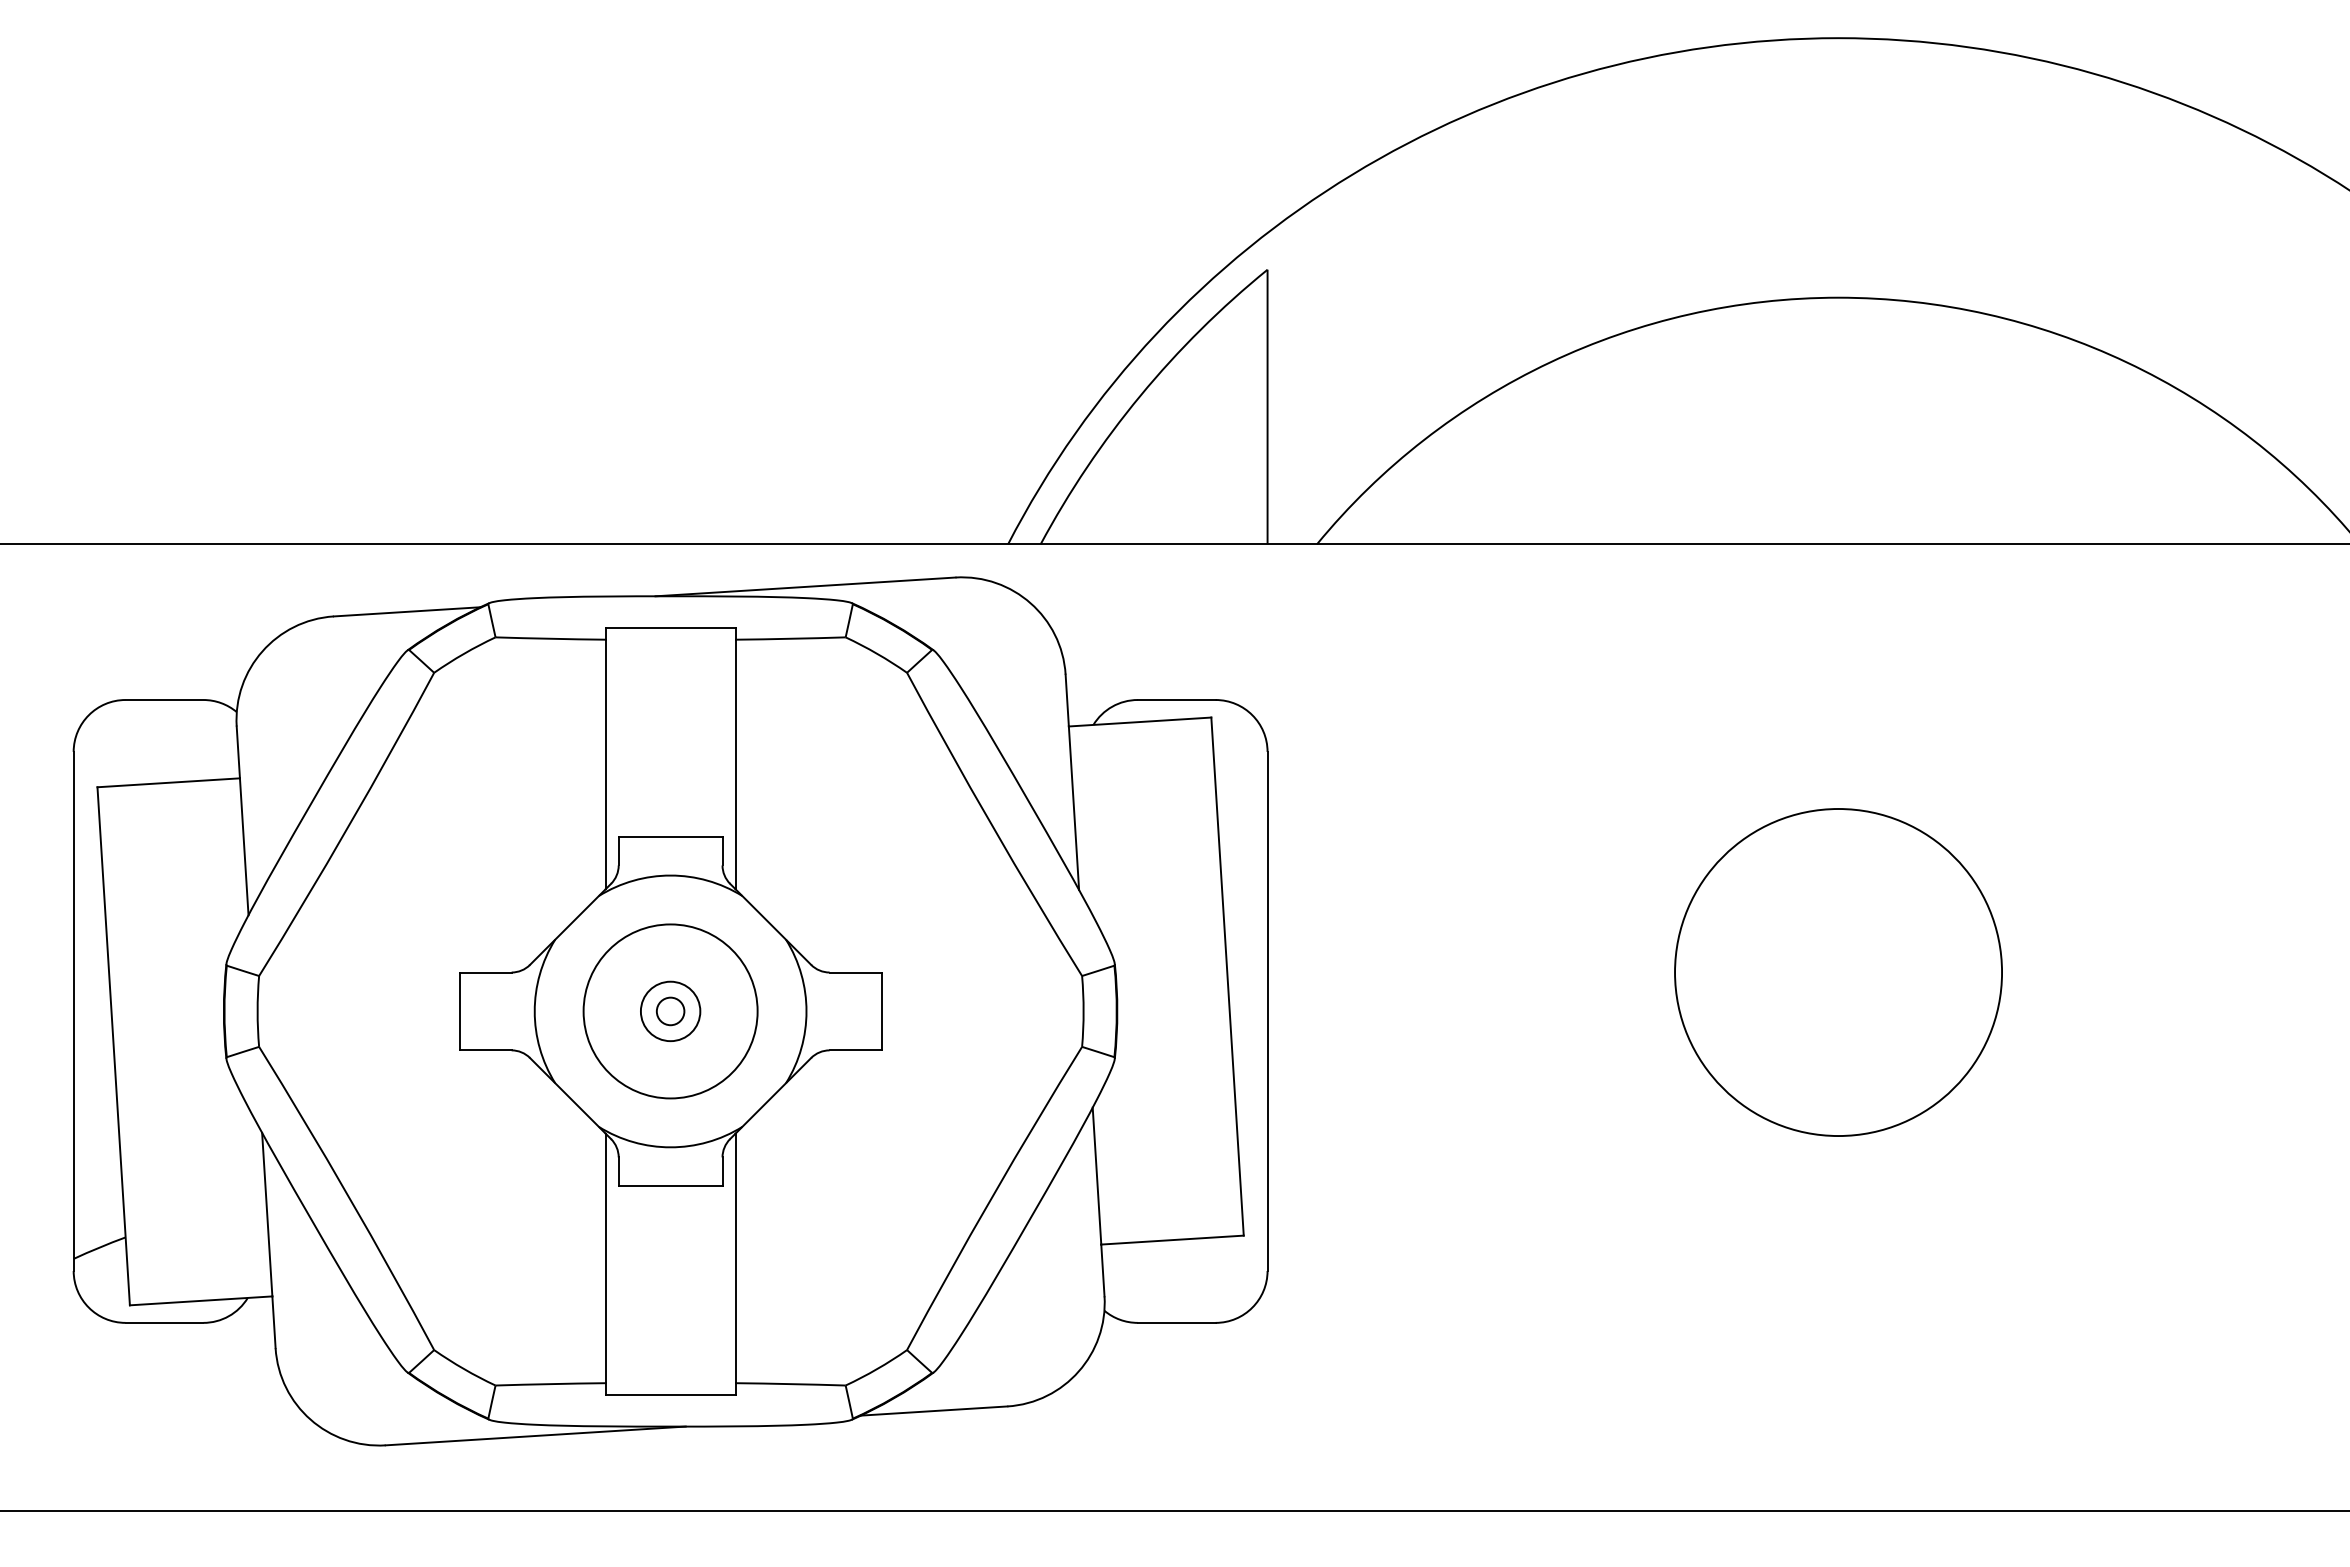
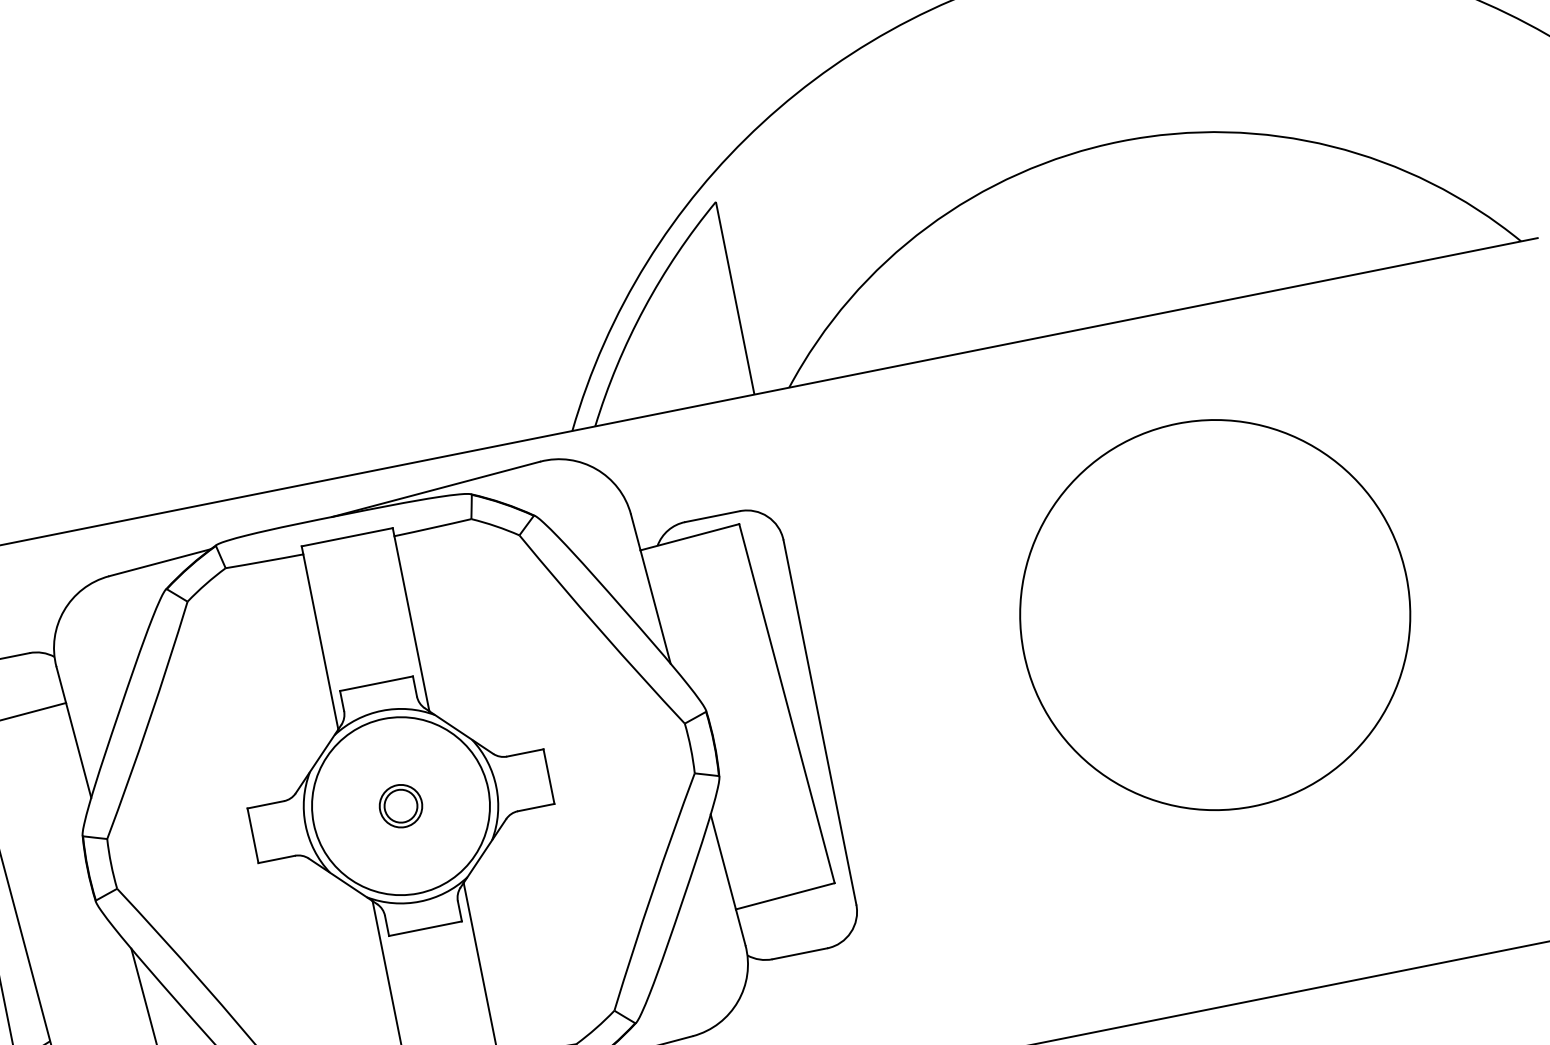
circle: (1838, 972) -> (1215, 615), size x1.67
circle: (670, 1011) -> (400, 806), size x1.43
circle: (670, 1011) -> (400, 806), size x1.67

